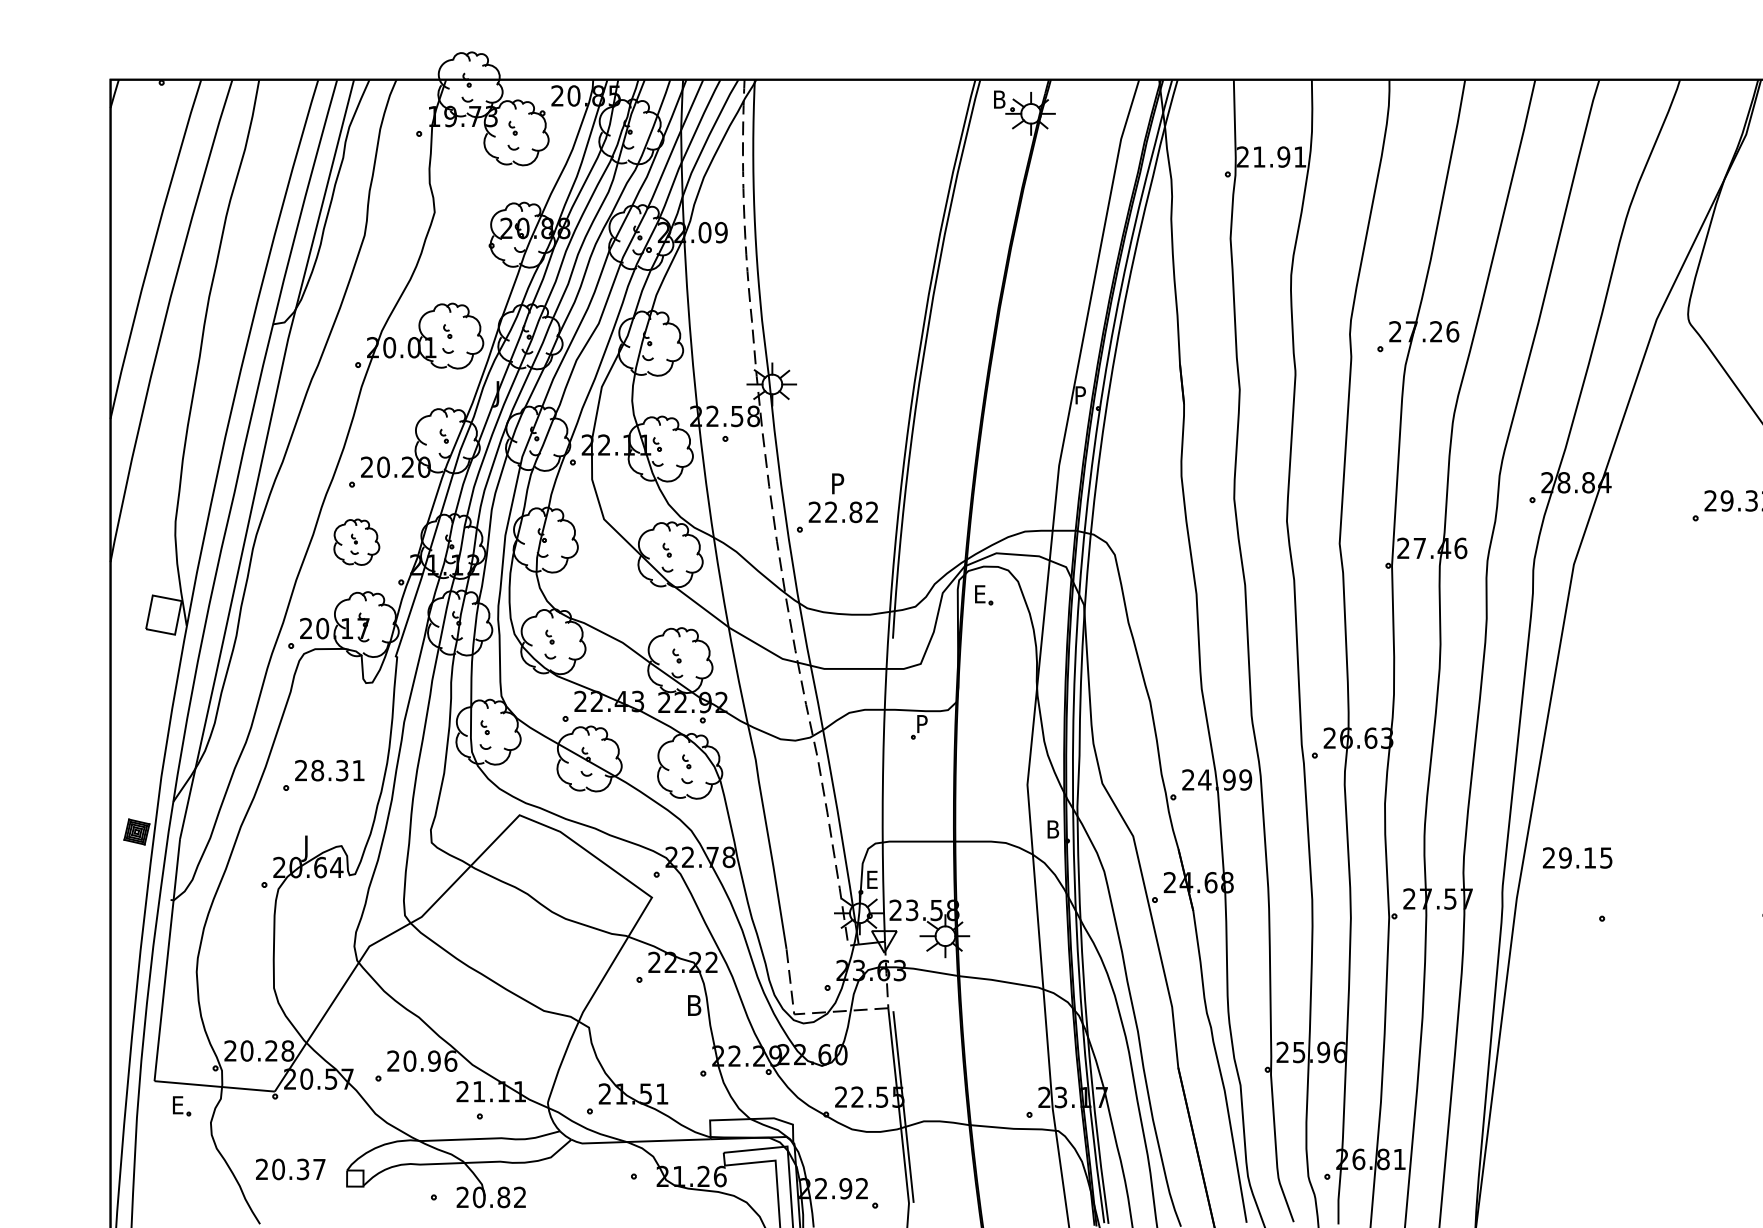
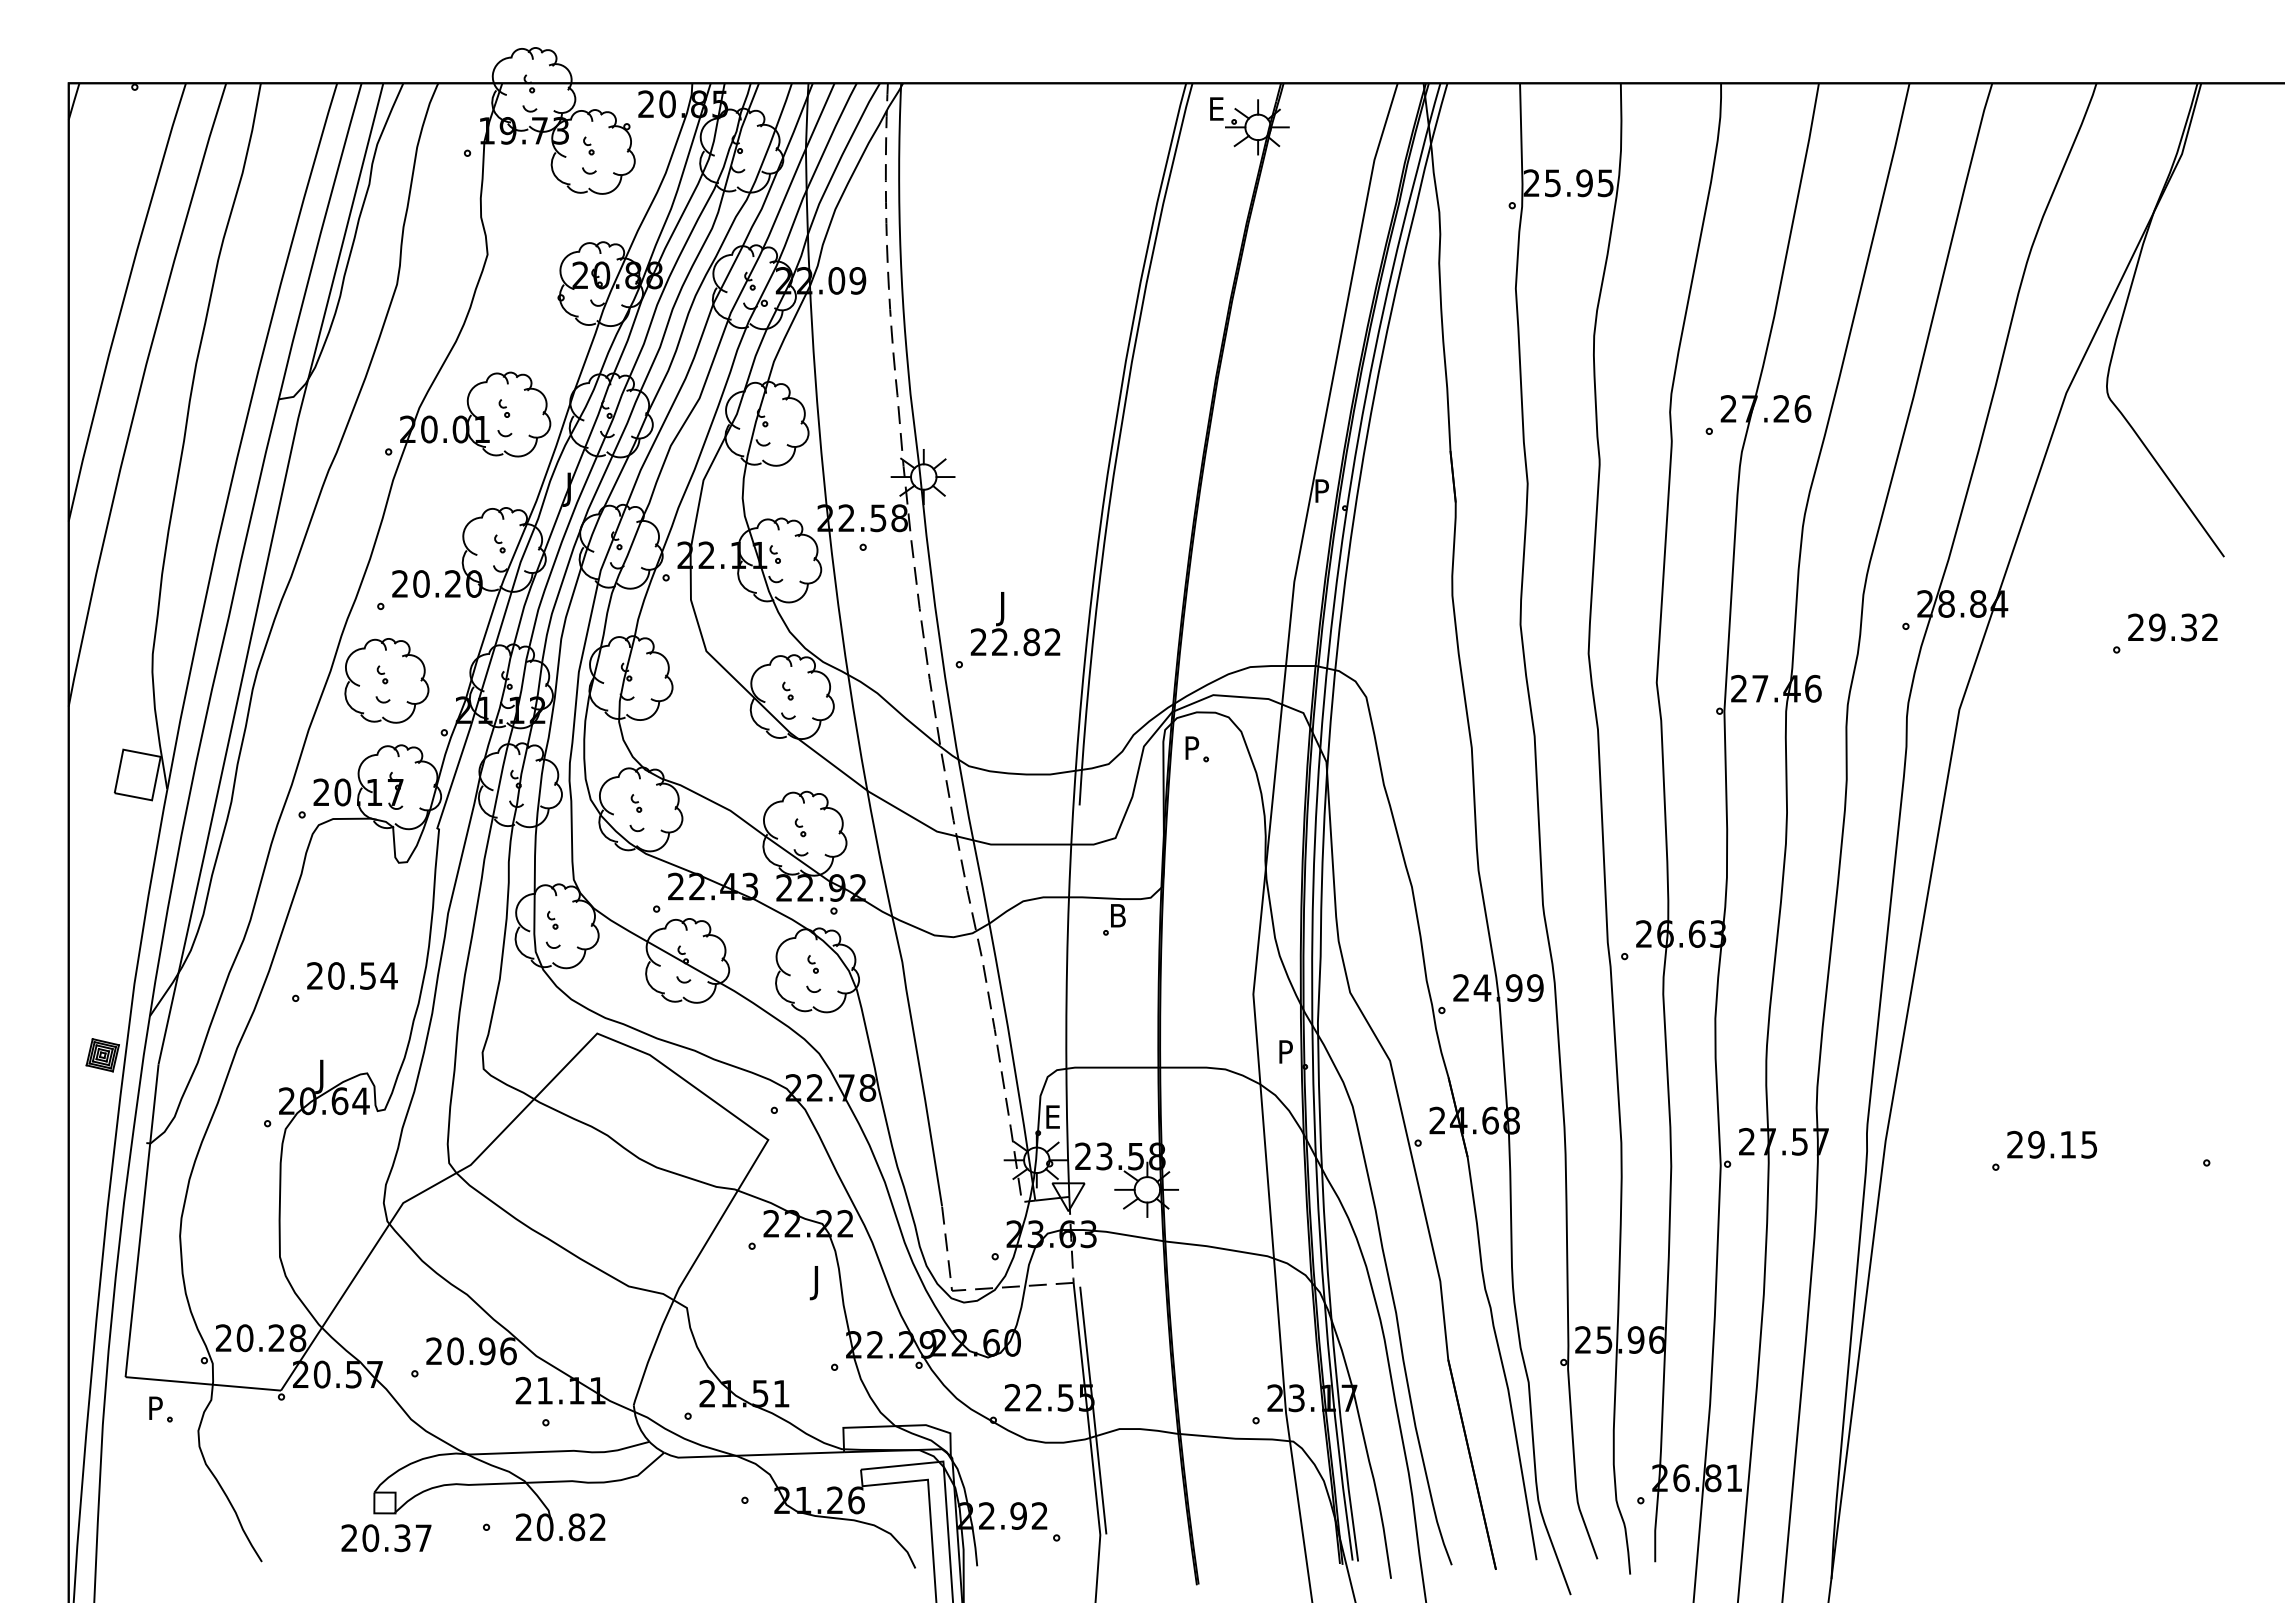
text: (1002, 99) -> (1221, 108), B -> E
text: (1279, 157) -> (1579, 183), 21.91 -> 25.95
text: (836, 487) -> (1006, 609), P -> J
part: (356, 541) -> (386, 680), size x1.43
text: (981, 593) -> (1193, 747), E -> P
text: (923, 723) -> (1119, 915), P -> B
text: (337, 770) -> (362, 975), 28.31 -> 20.54
text: (1054, 829) -> (1288, 1051), B -> P
text: (1577, 857) -> (2051, 1144), moved
text: (692, 1008) -> (820, 1283), B -> J
text: (179, 1104) -> (157, 1407), E -> P
text: (290, 1169) -> (386, 1538), moved

